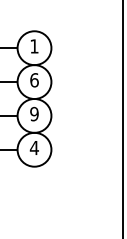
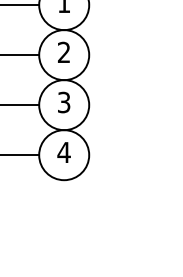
text: (34, 80) -> (64, 52), 6 -> 2
text: (34, 114) -> (64, 103), 9 -> 3

